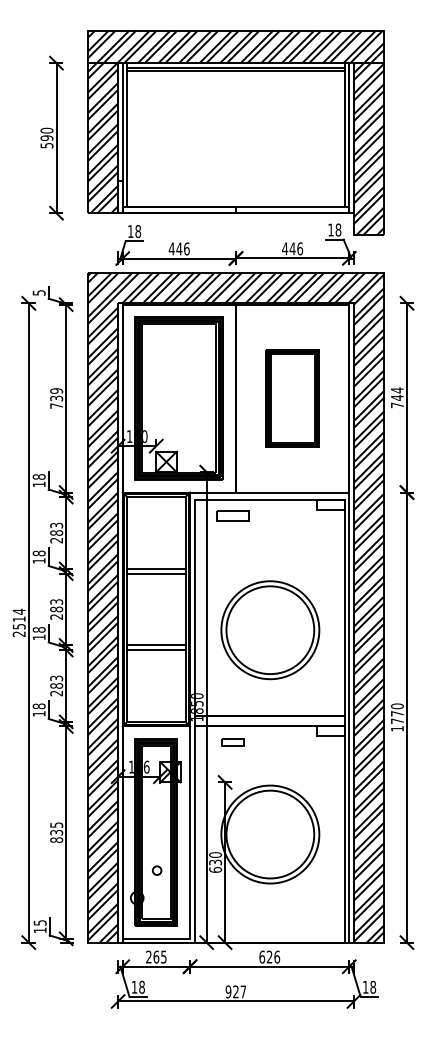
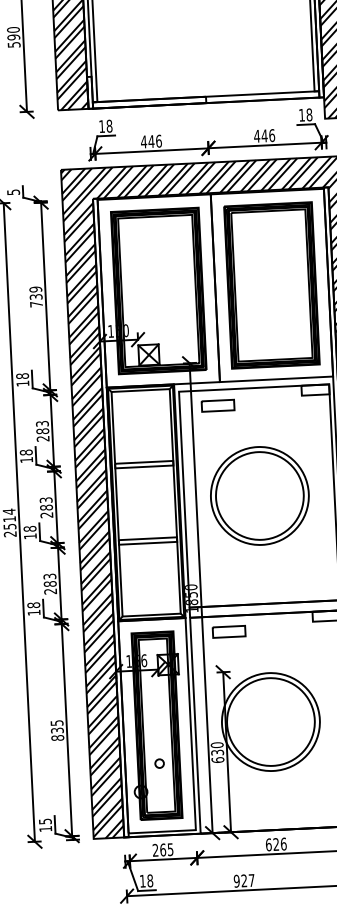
part: (292, 398) -> (271, 285), size x1.67
part: (270, 630) -> (260, 496), moved
part: (232, 742) -> (228, 631), size x1.43

